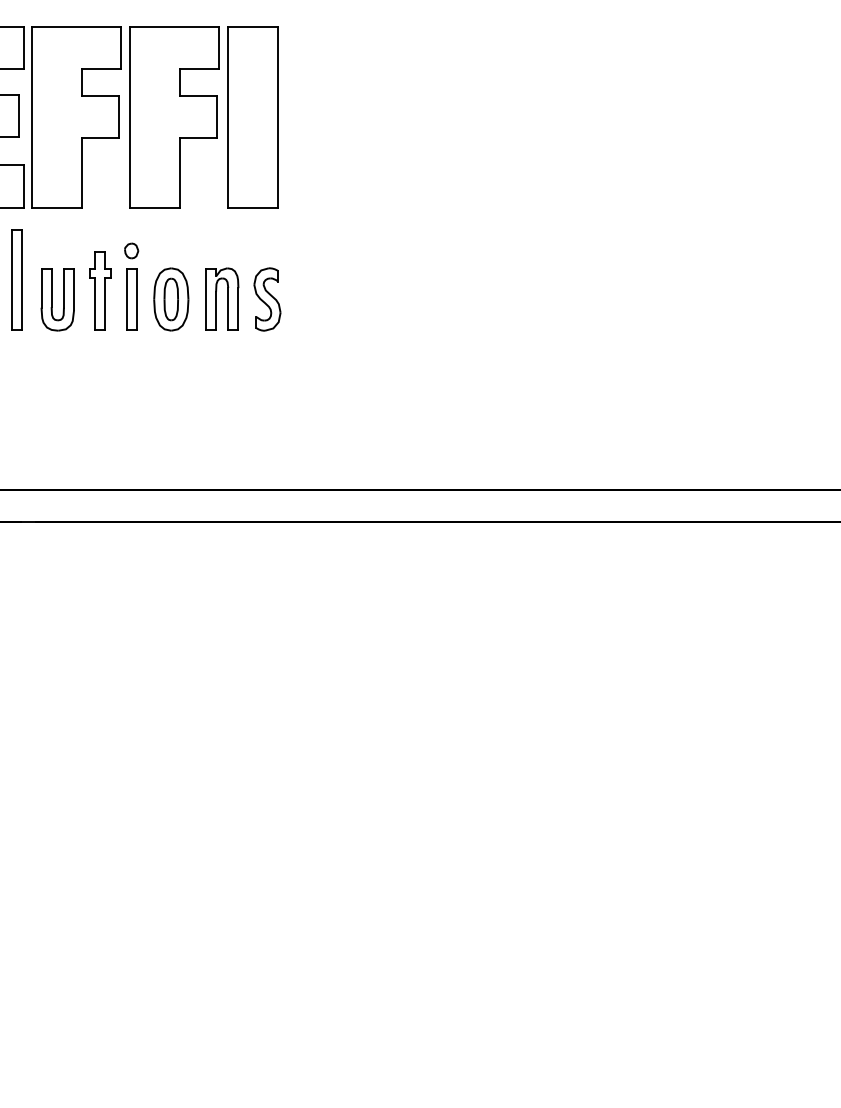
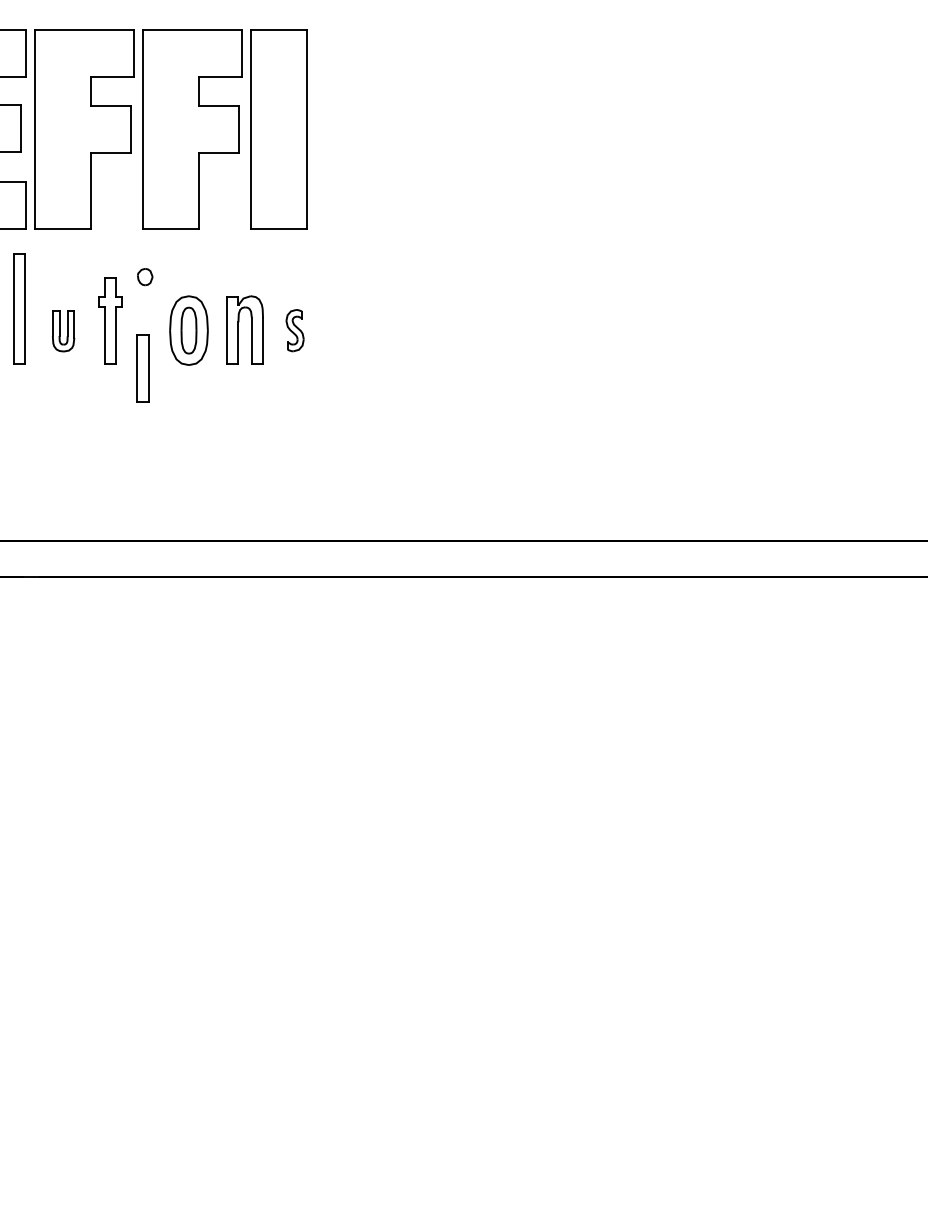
part: (57, 299) -> (63, 330), size x0.6
part: (131, 299) -> (142, 368), moved
part: (267, 299) -> (295, 330), size x0.6

